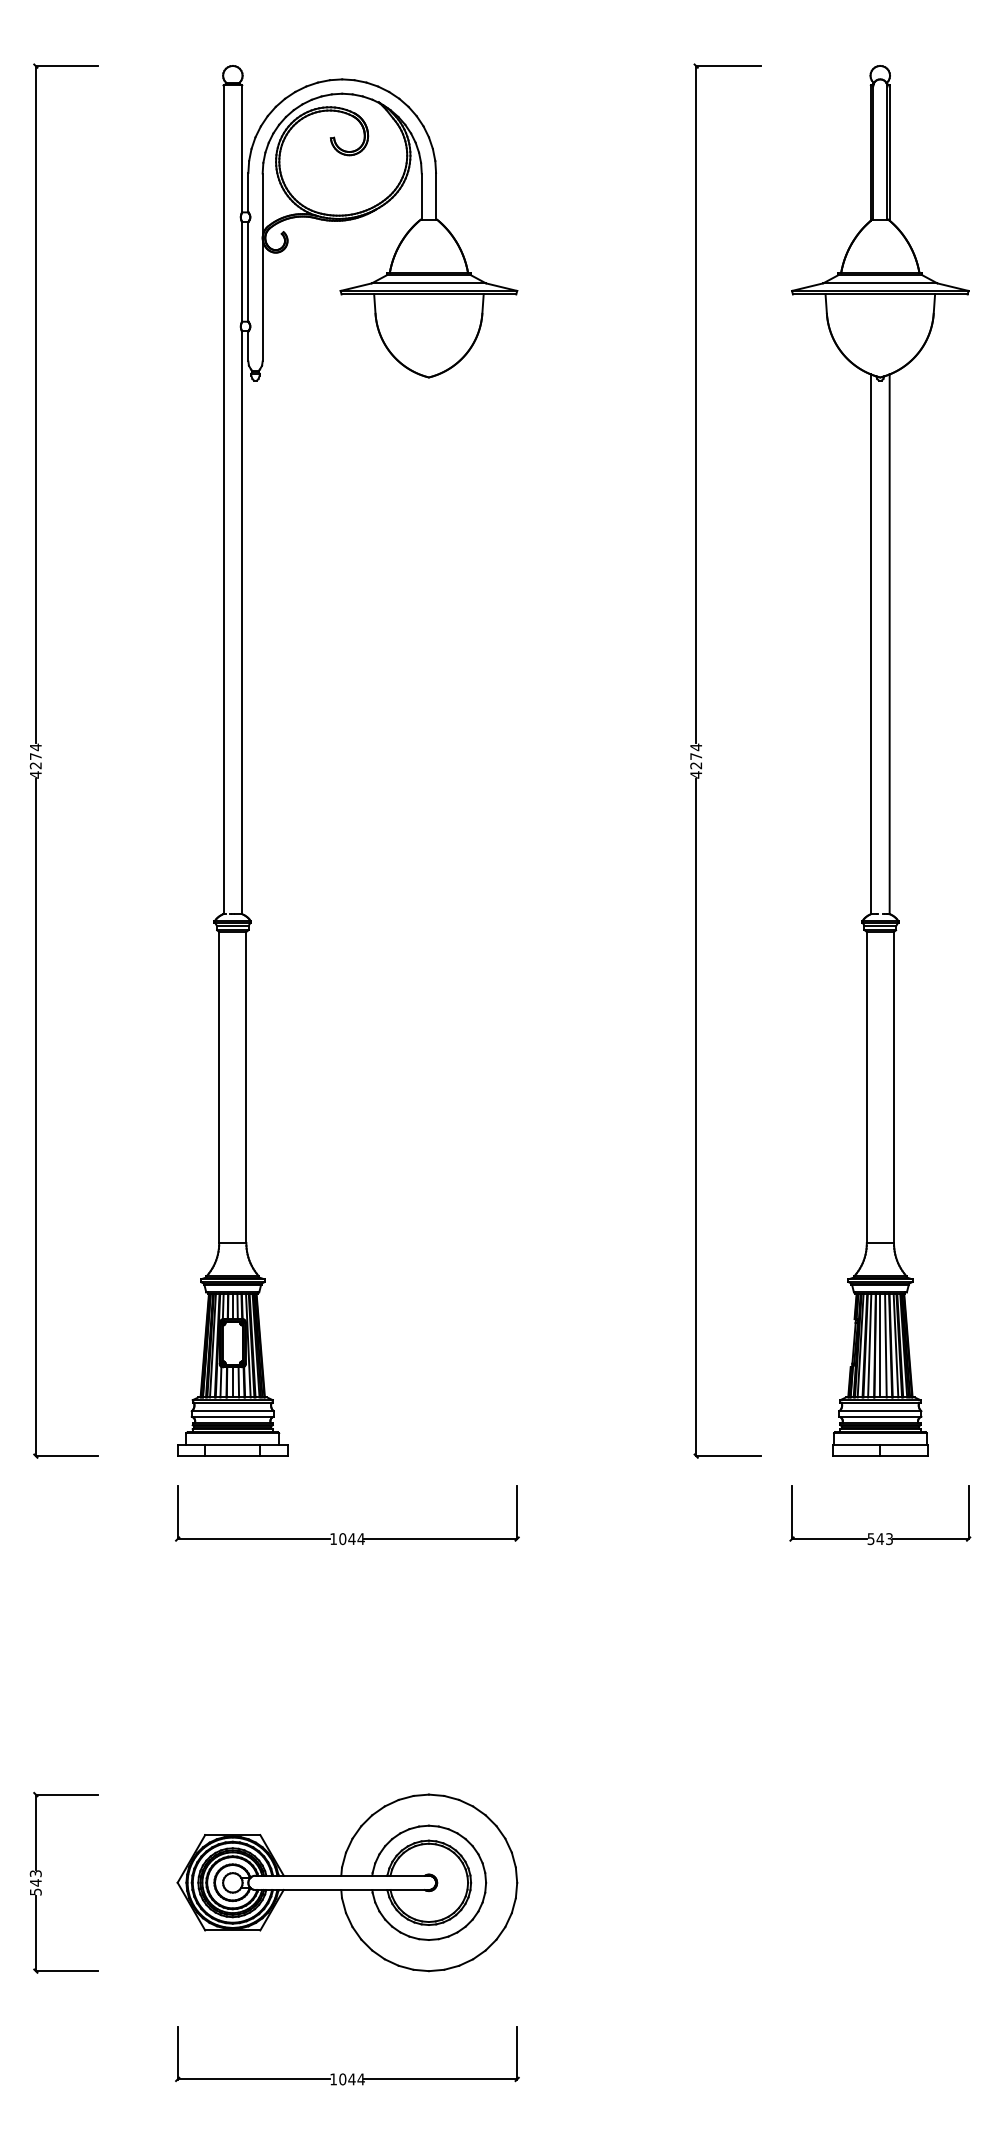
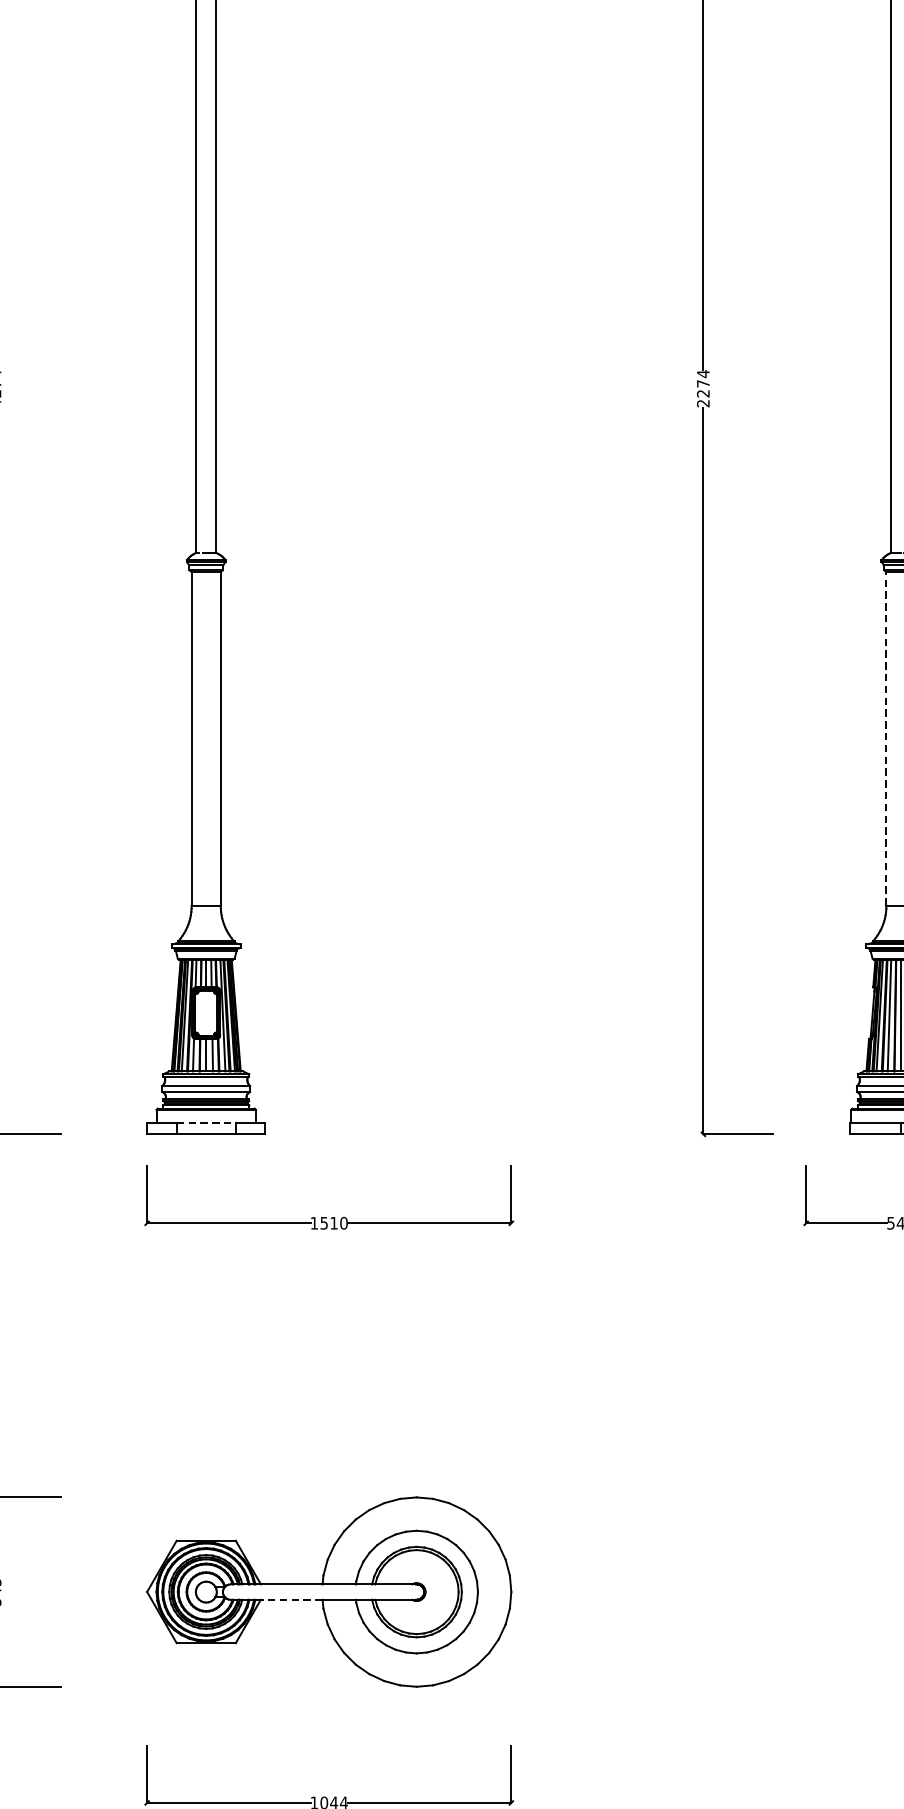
text: (695, 774) -> (702, 403), 4274 -> 2274
line: (866, 1087) -> (886, 738), solid -> dashed
line: (232, 1445) -> (205, 1122), solid -> dashed
text: (351, 1539) -> (333, 1223), 1044 -> 1510
line: (312, 1890) -> (291, 1600), solid -> dashed

